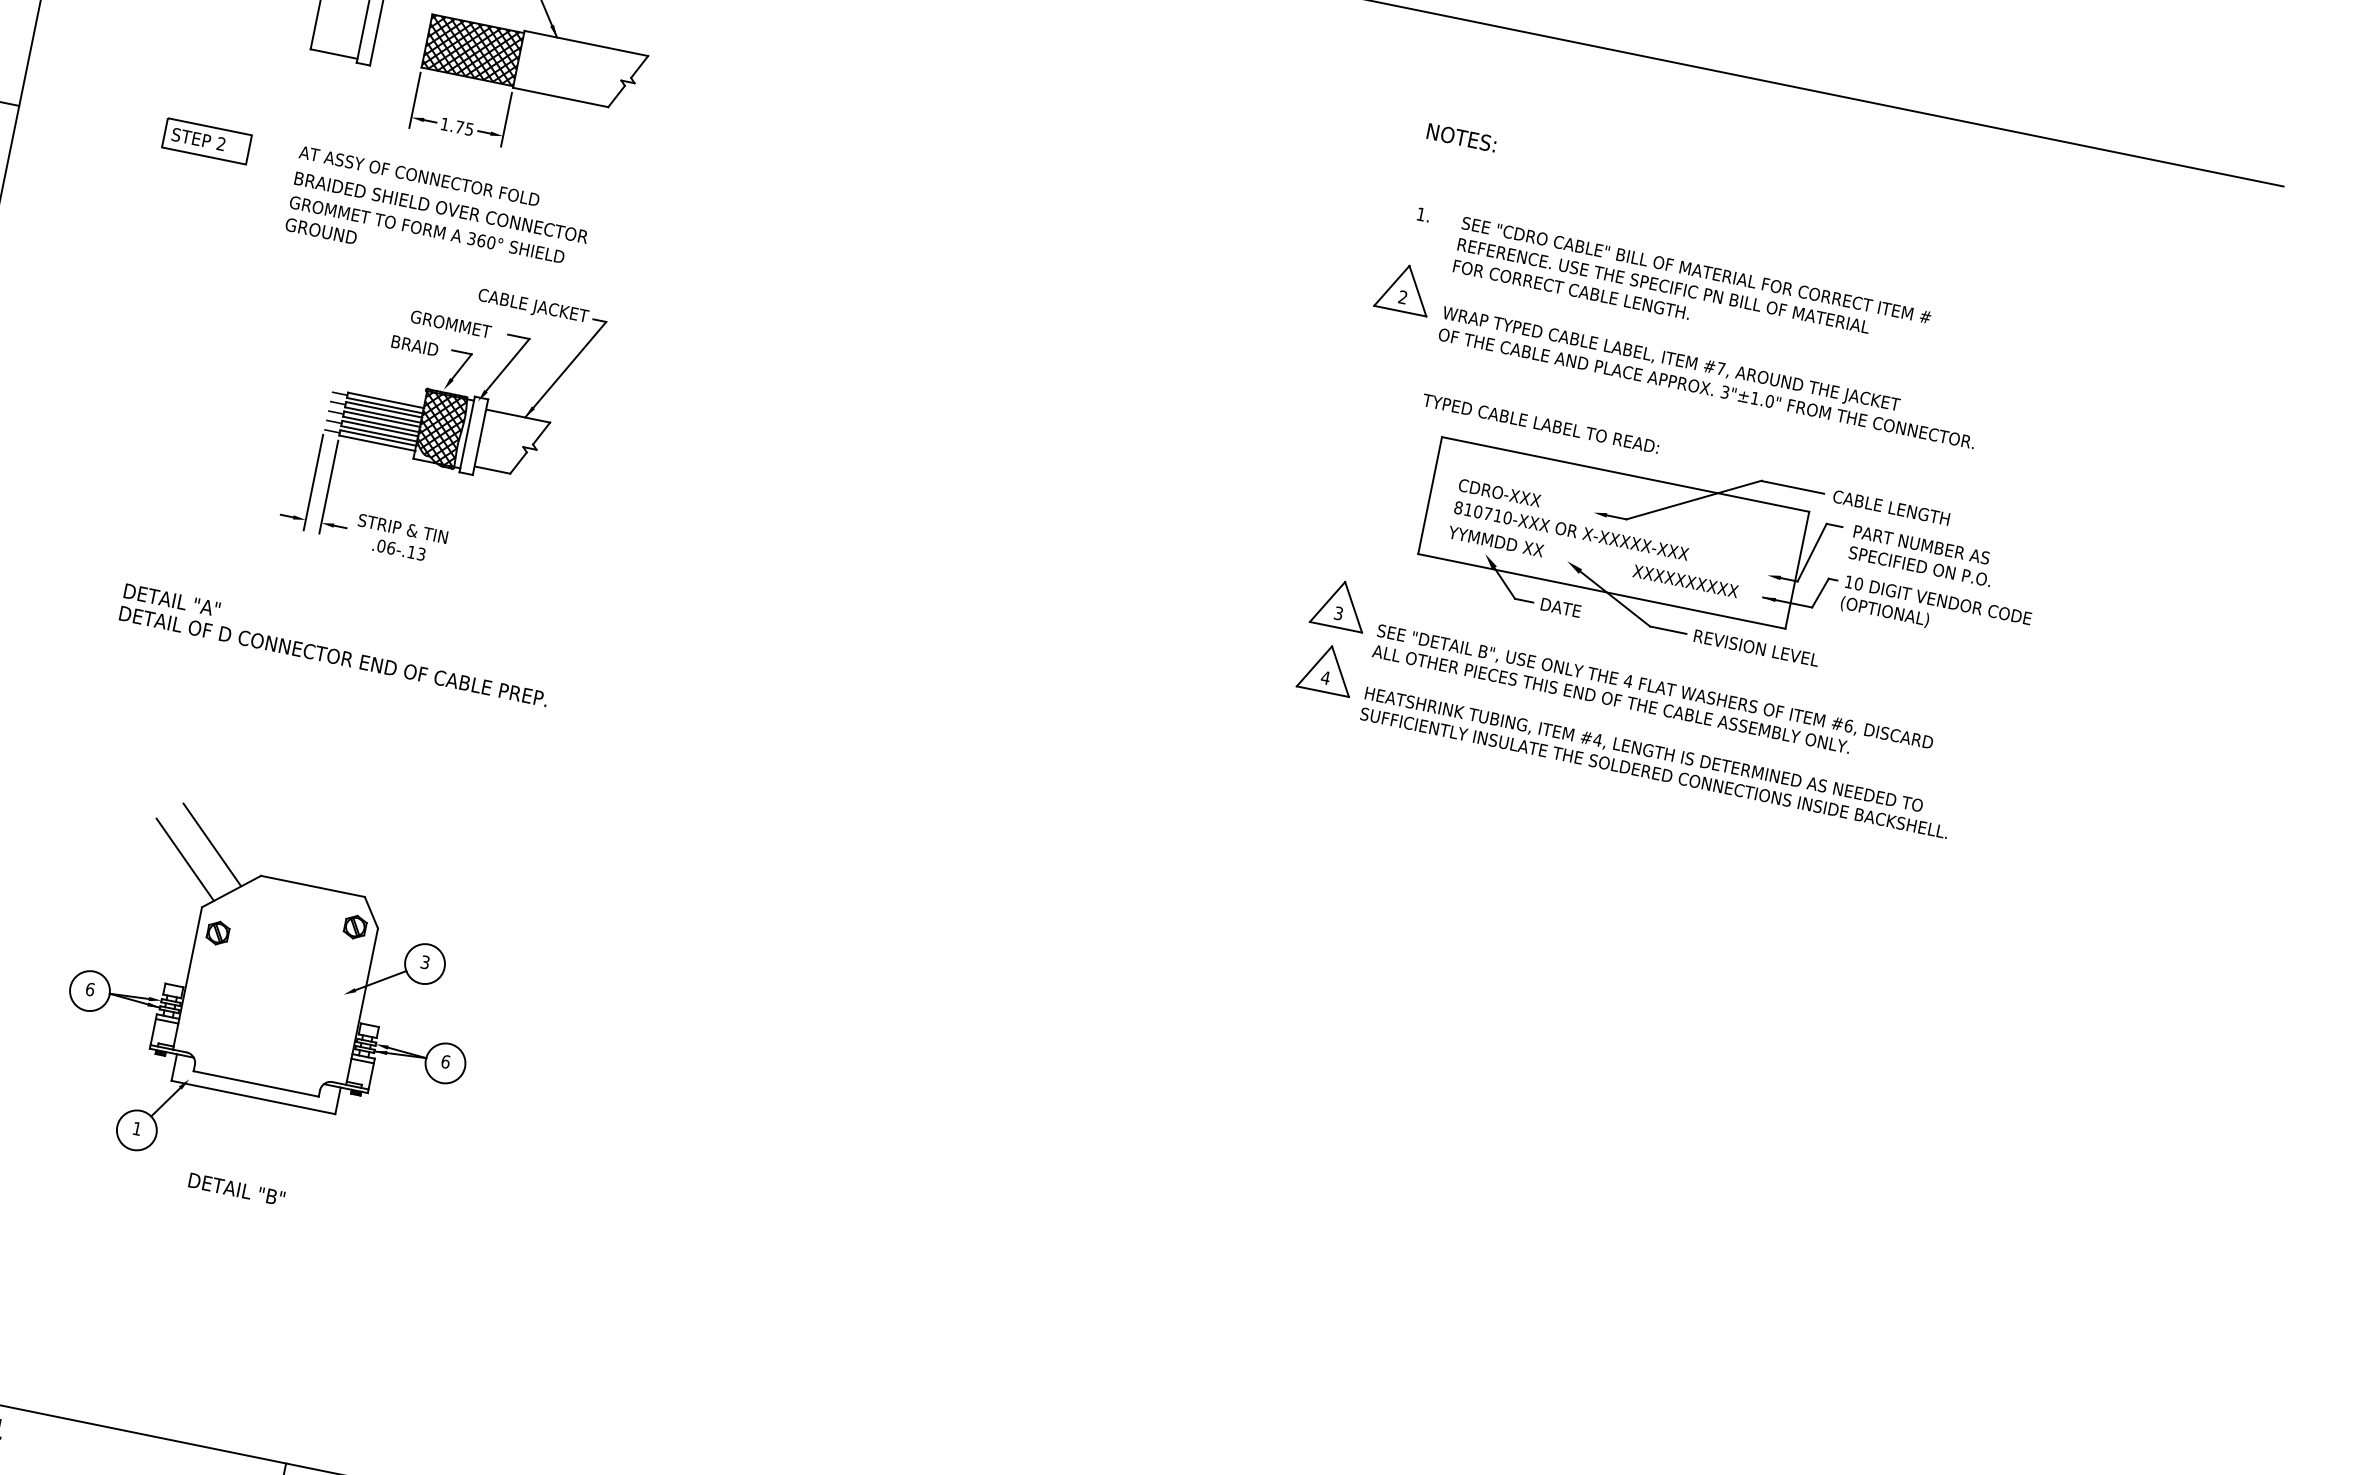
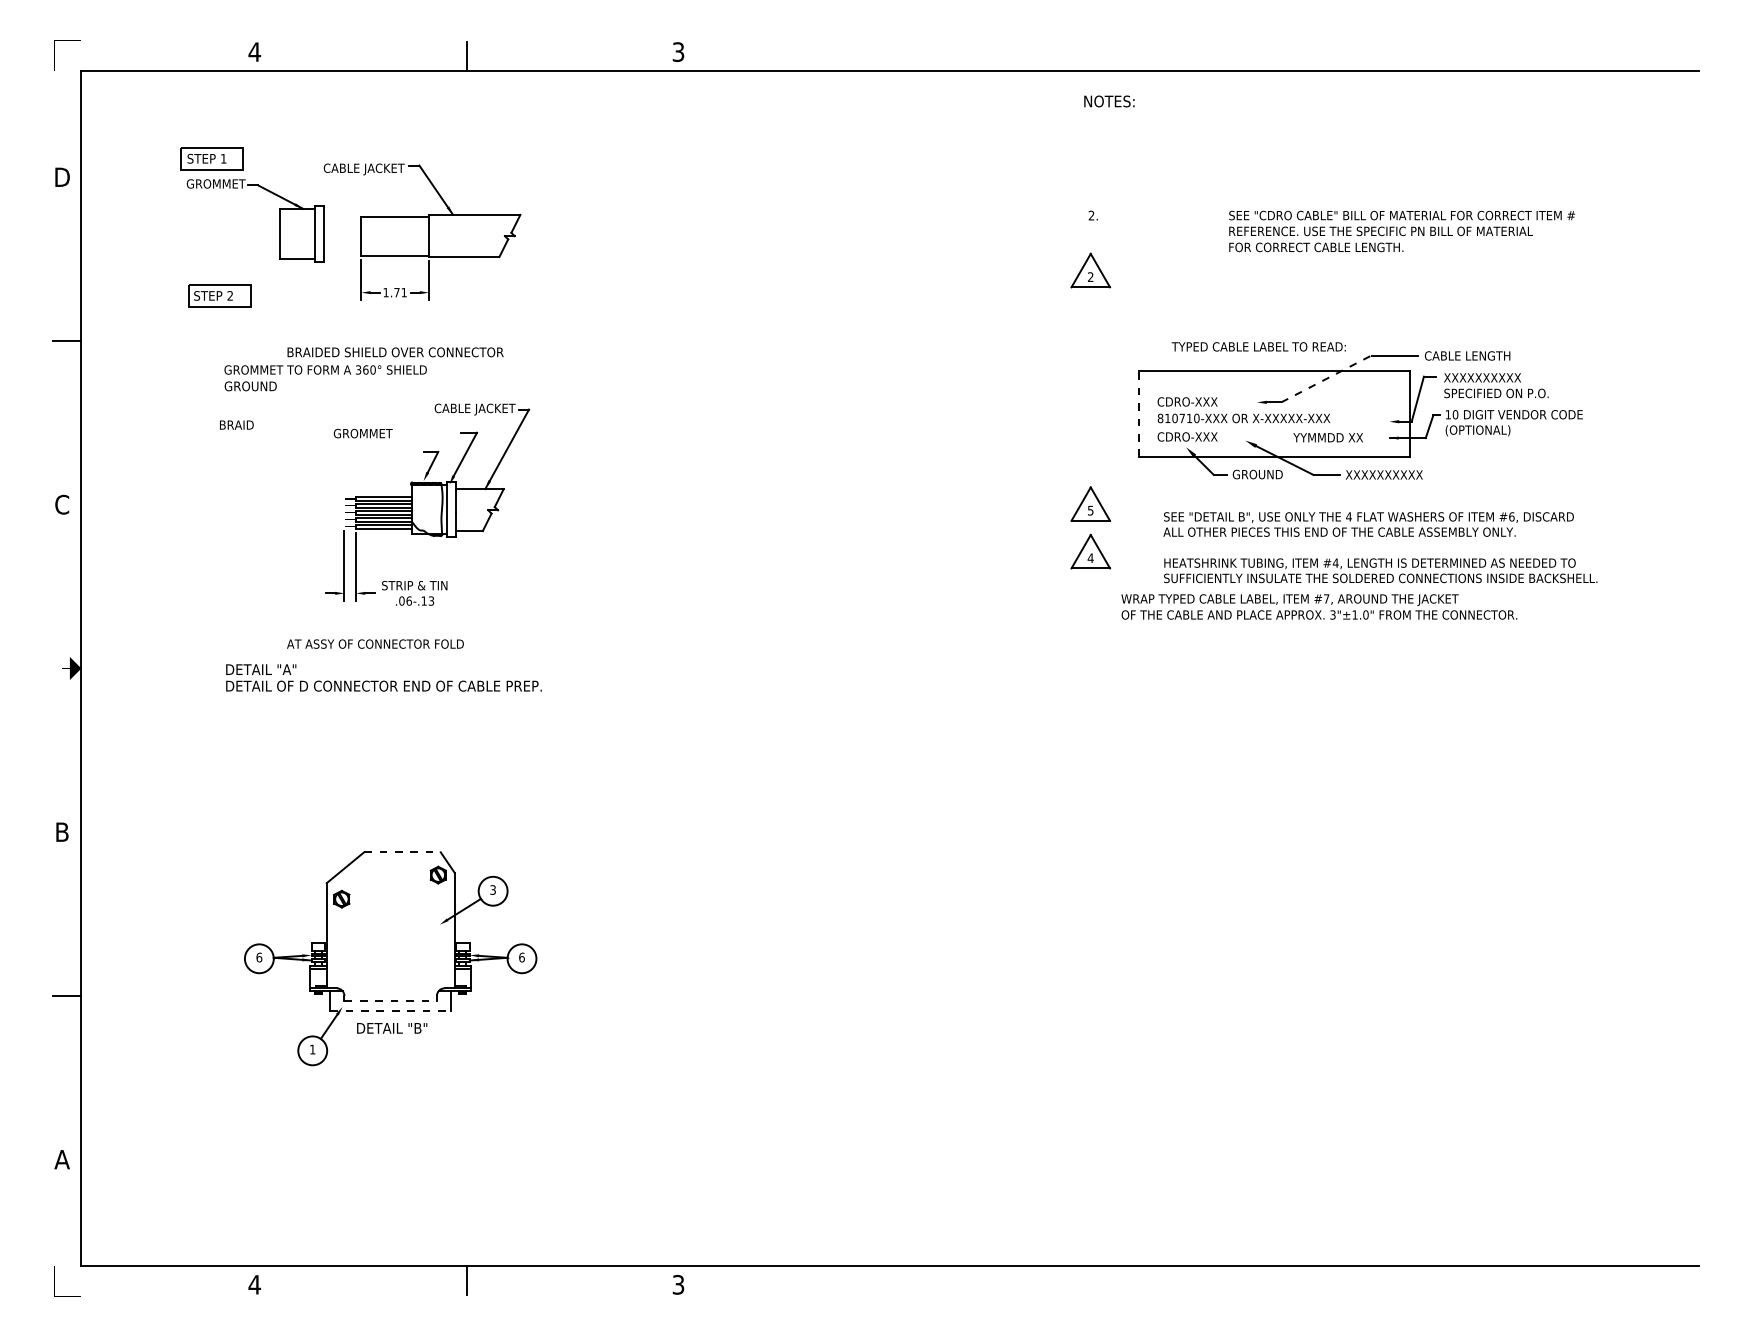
hatch: (473, 49) -> (395, 235), removed
text: (468, 128) -> (403, 292), 1.75 -> 1.71
text: (1461, 137) -> (1109, 101), moved
part: (206, 140) -> (219, 295), moved
text: (419, 175) -> (375, 643), moved
text: (1421, 214) -> (1091, 215), 1. -> 2.
text: (424, 241) -> (325, 378), moved
text: (1691, 291) -> (1401, 231), moved
text: (450, 323) -> (362, 433), moved
text: (414, 344) -> (236, 424), moved
text: (1709, 377) -> (1319, 606), moved
text: (1540, 423) -> (1258, 346), moved
hatch: (441, 429) -> (427, 509), removed
line: (1430, 495) -> (1138, 413), solid -> dashed
line: (1694, 499) -> (1326, 378), solid -> dashed
text: (1495, 540) -> (1191, 436), YYMMDD XX -> CDRO-XXX
text: (1921, 544) -> (1494, 377), PART NUMBER AS -> XXXXXXXXXX
text: (1684, 580) -> (1331, 437), XXXXXXXXXX -> YYMMDD XX
text: (1574, 610) -> (1257, 474), DATE -> GROUND
text: (1338, 611) -> (1090, 509), 3 -> 5
text: (1755, 647) -> (1391, 474), REVISION LEVEL -> XXXXXXXXXX
text: (1652, 696) -> (1368, 524), moved
text: (1656, 762) -> (1380, 570), moved
line: (211, 844) -> (324, 837), removed
line: (184, 859) -> (307, 851), removed
line: (313, 886) -> (402, 852), solid -> dashed
line: (257, 1083) -> (391, 1000), solid -> dashed
line: (254, 1097) -> (391, 1010), solid -> dashed
text: (237, 1189) -> (392, 1028), moved

